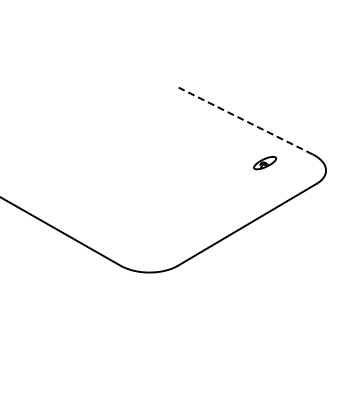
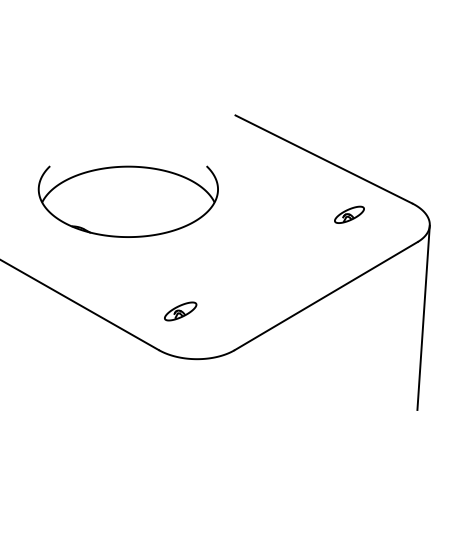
line: (245, 121) -> (323, 160), dashed -> solid
part: (97, 152) -> (128, 200), added
part: (136, 236) -> (179, 311), added
line: (321, 241) -> (423, 318), added

